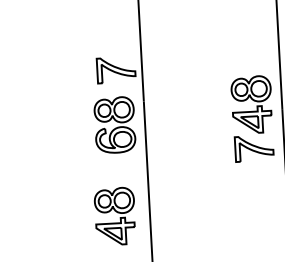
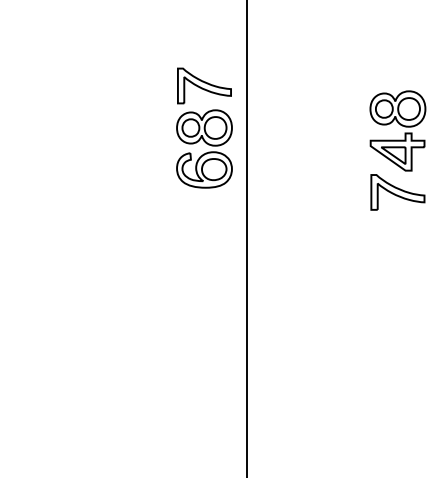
part: (116, 69) -> (204, 85), moved
part: (114, 216) -> (197, 276), removed

